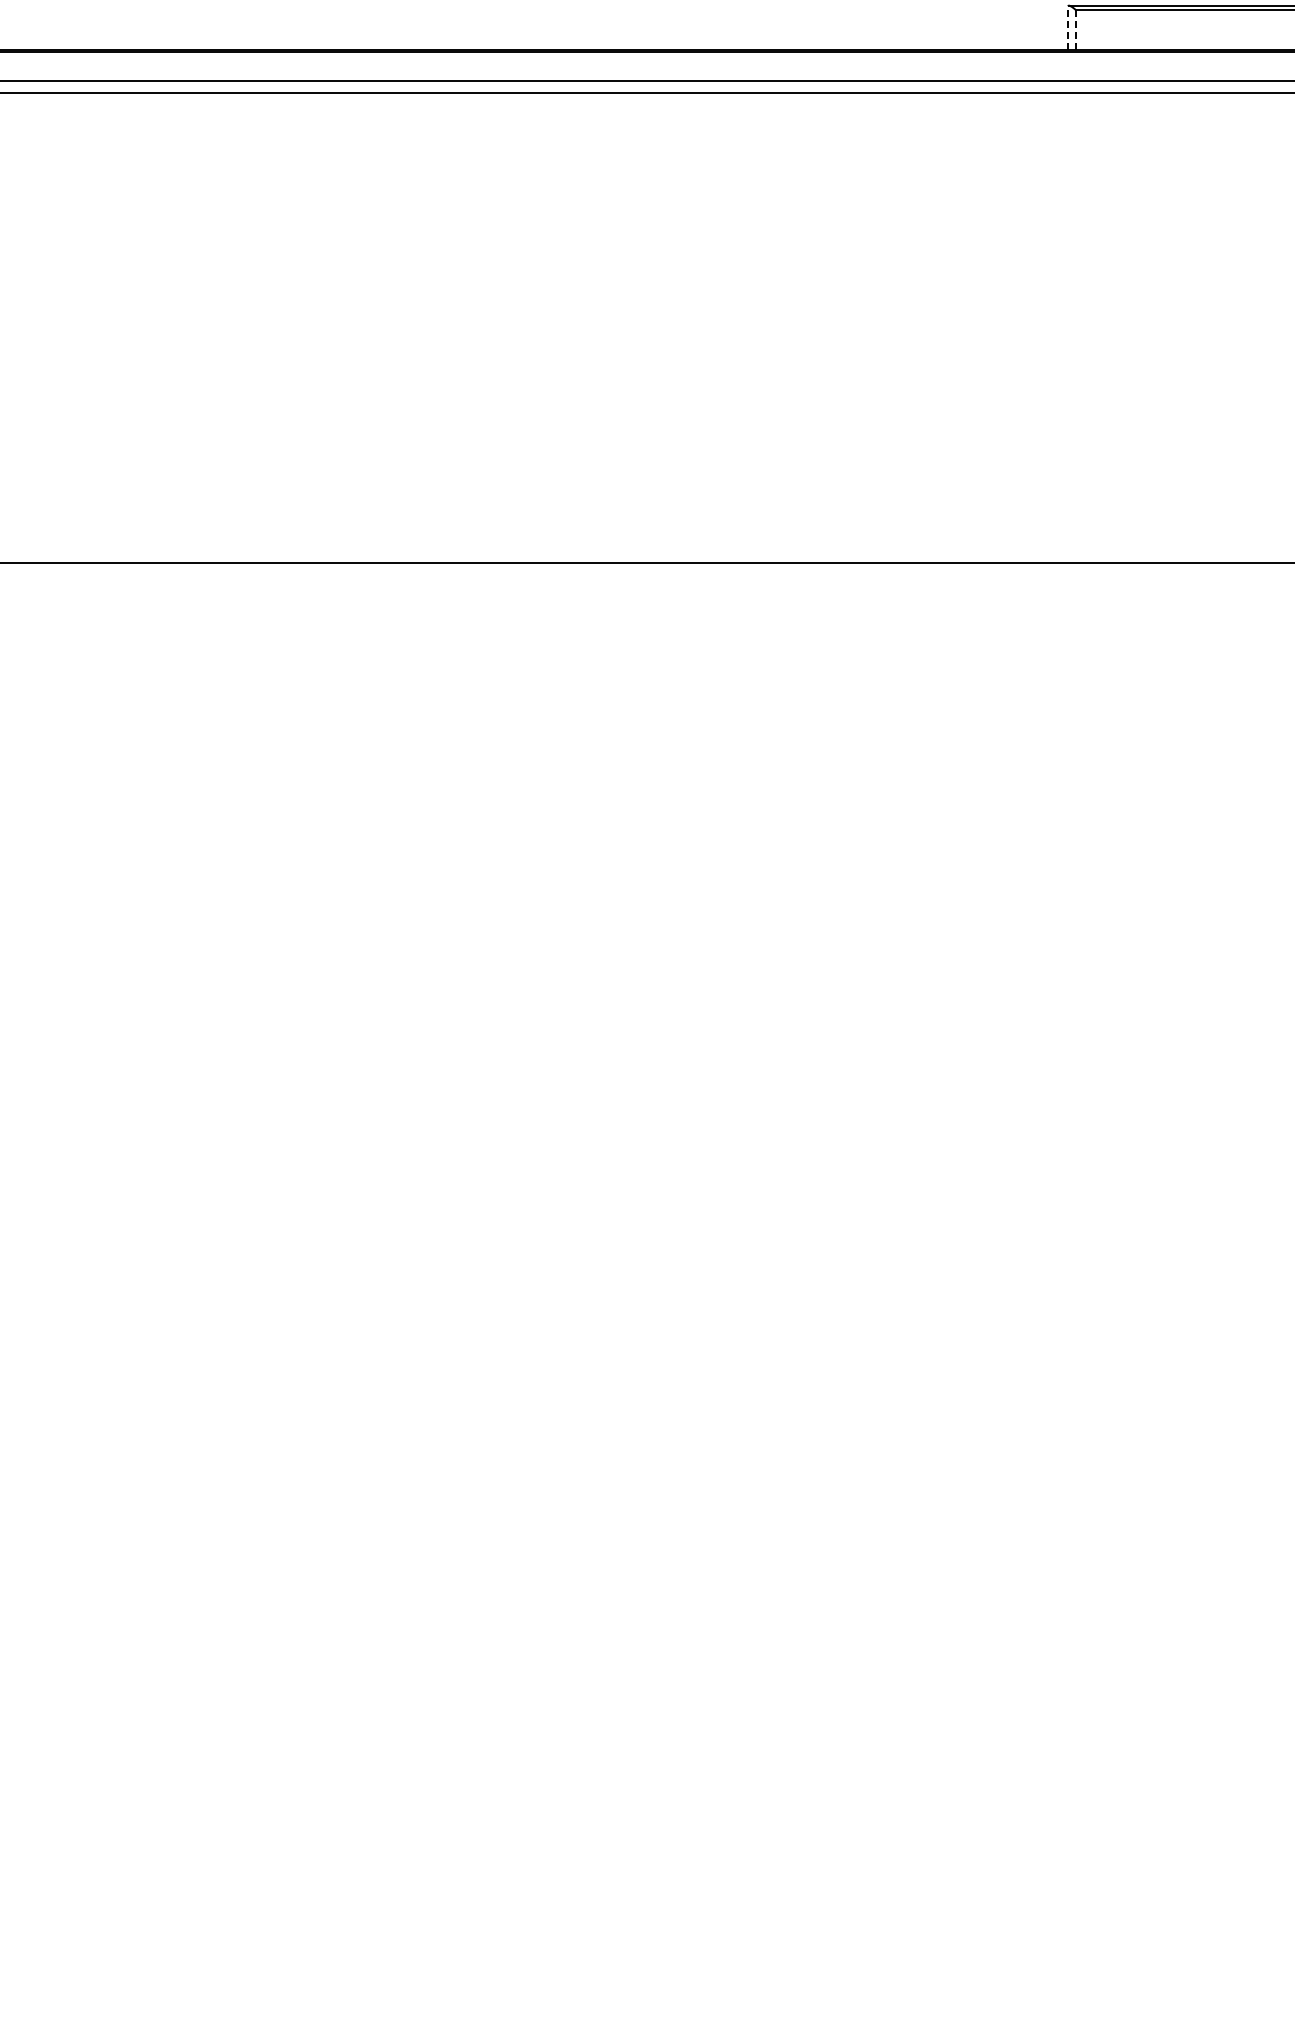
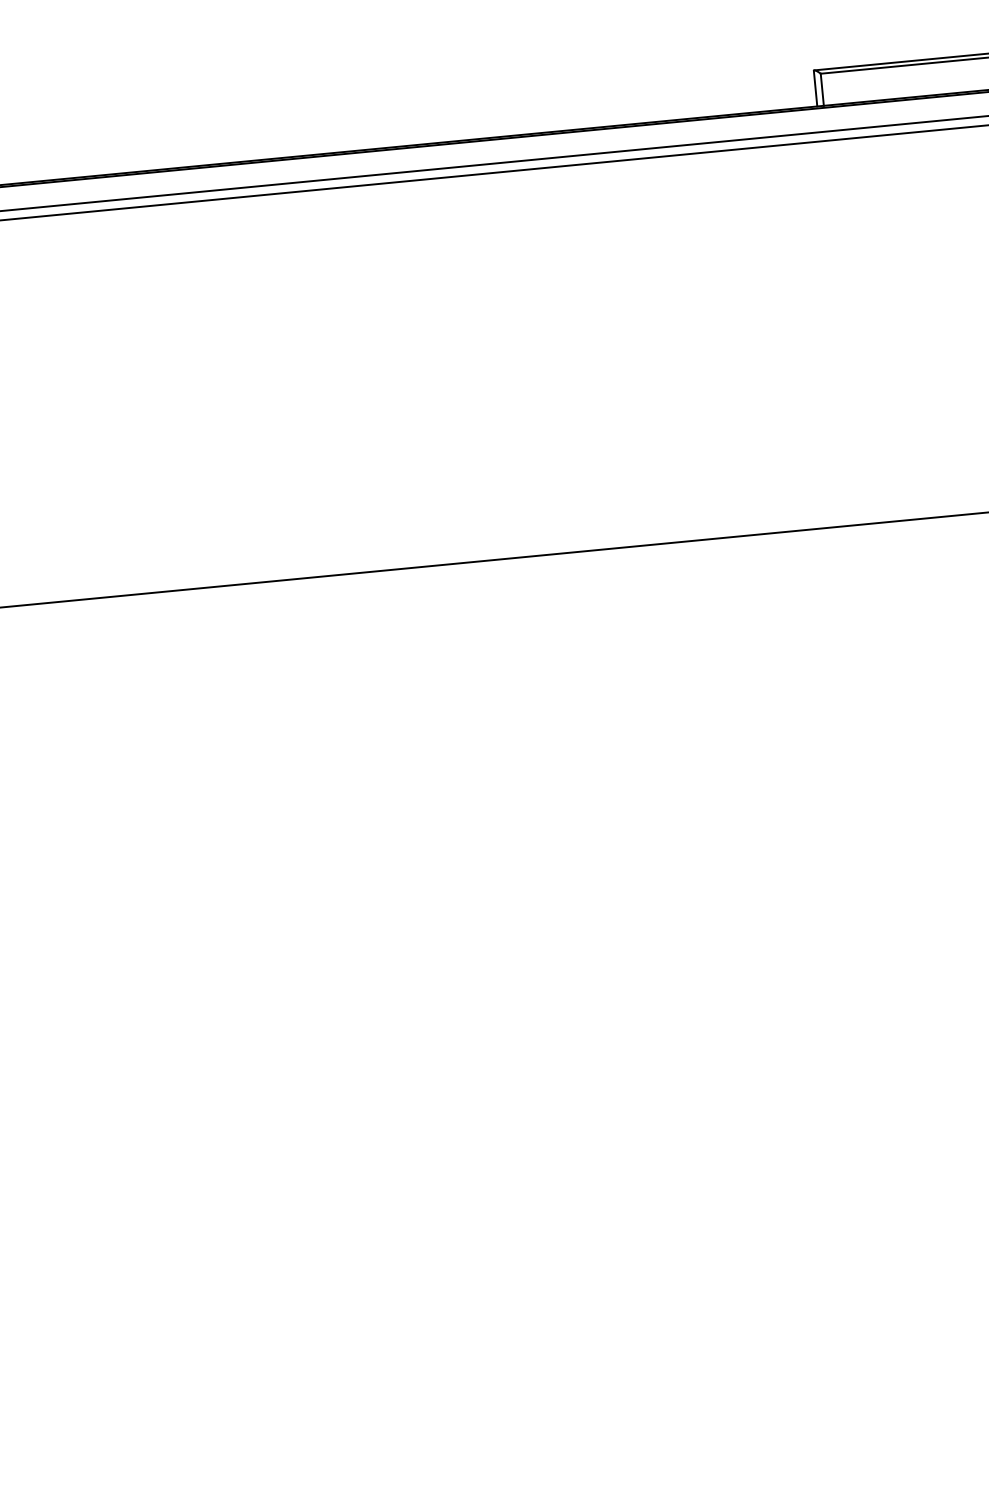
line: (1068, 28) -> (815, 89), dashed -> solid
line: (1076, 30) -> (822, 90), dashed -> solid

